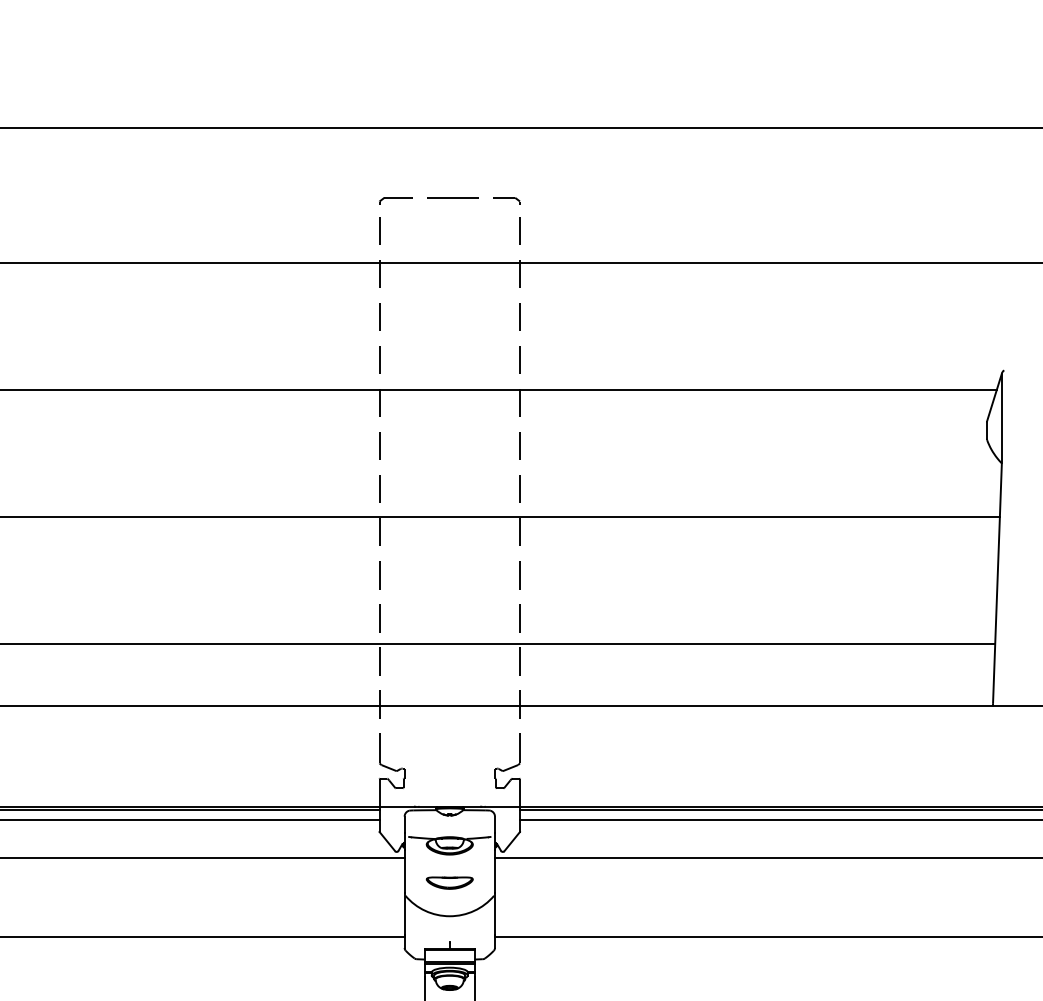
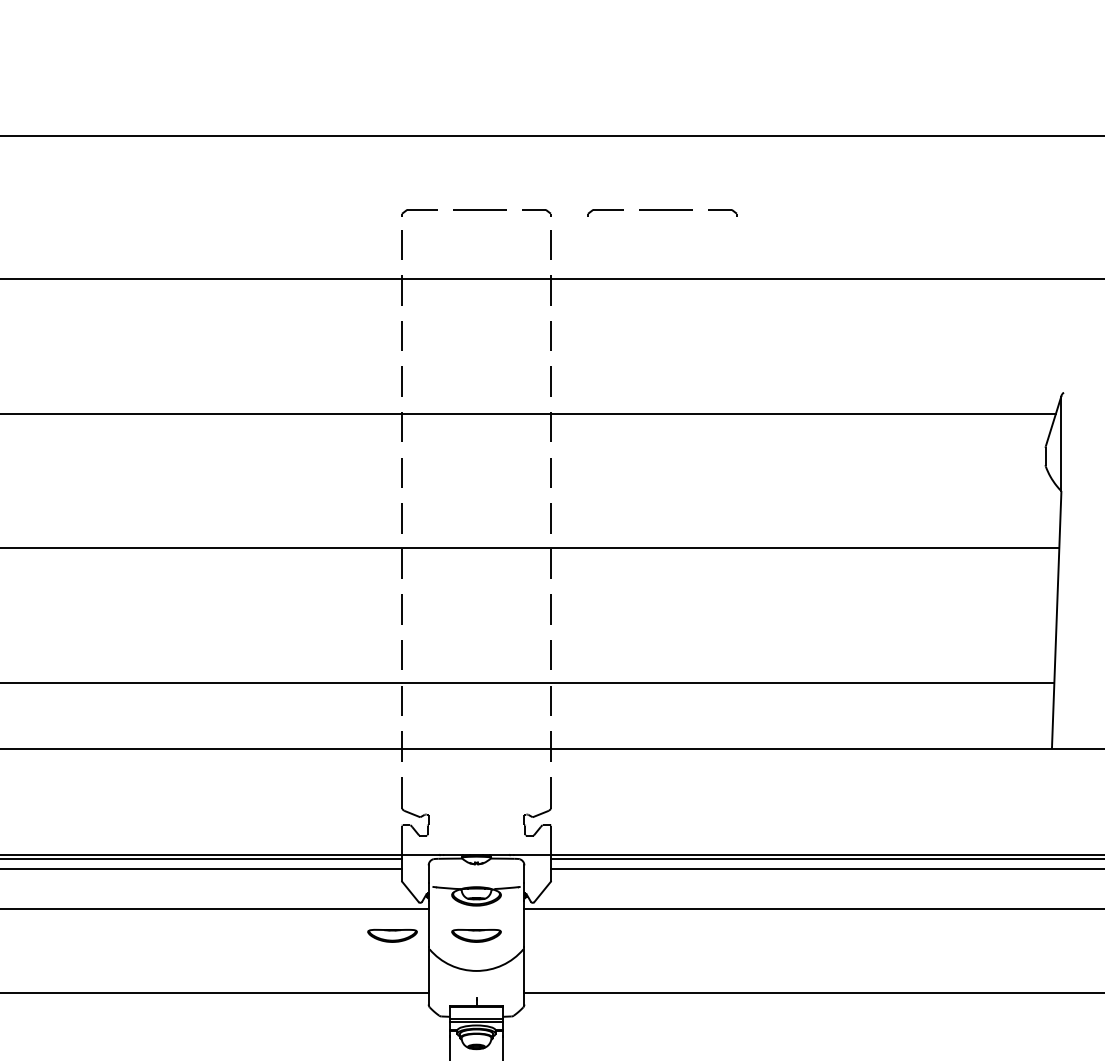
part: (625, 200) -> (662, 212), added
part: (370, 882) -> (392, 935), added

